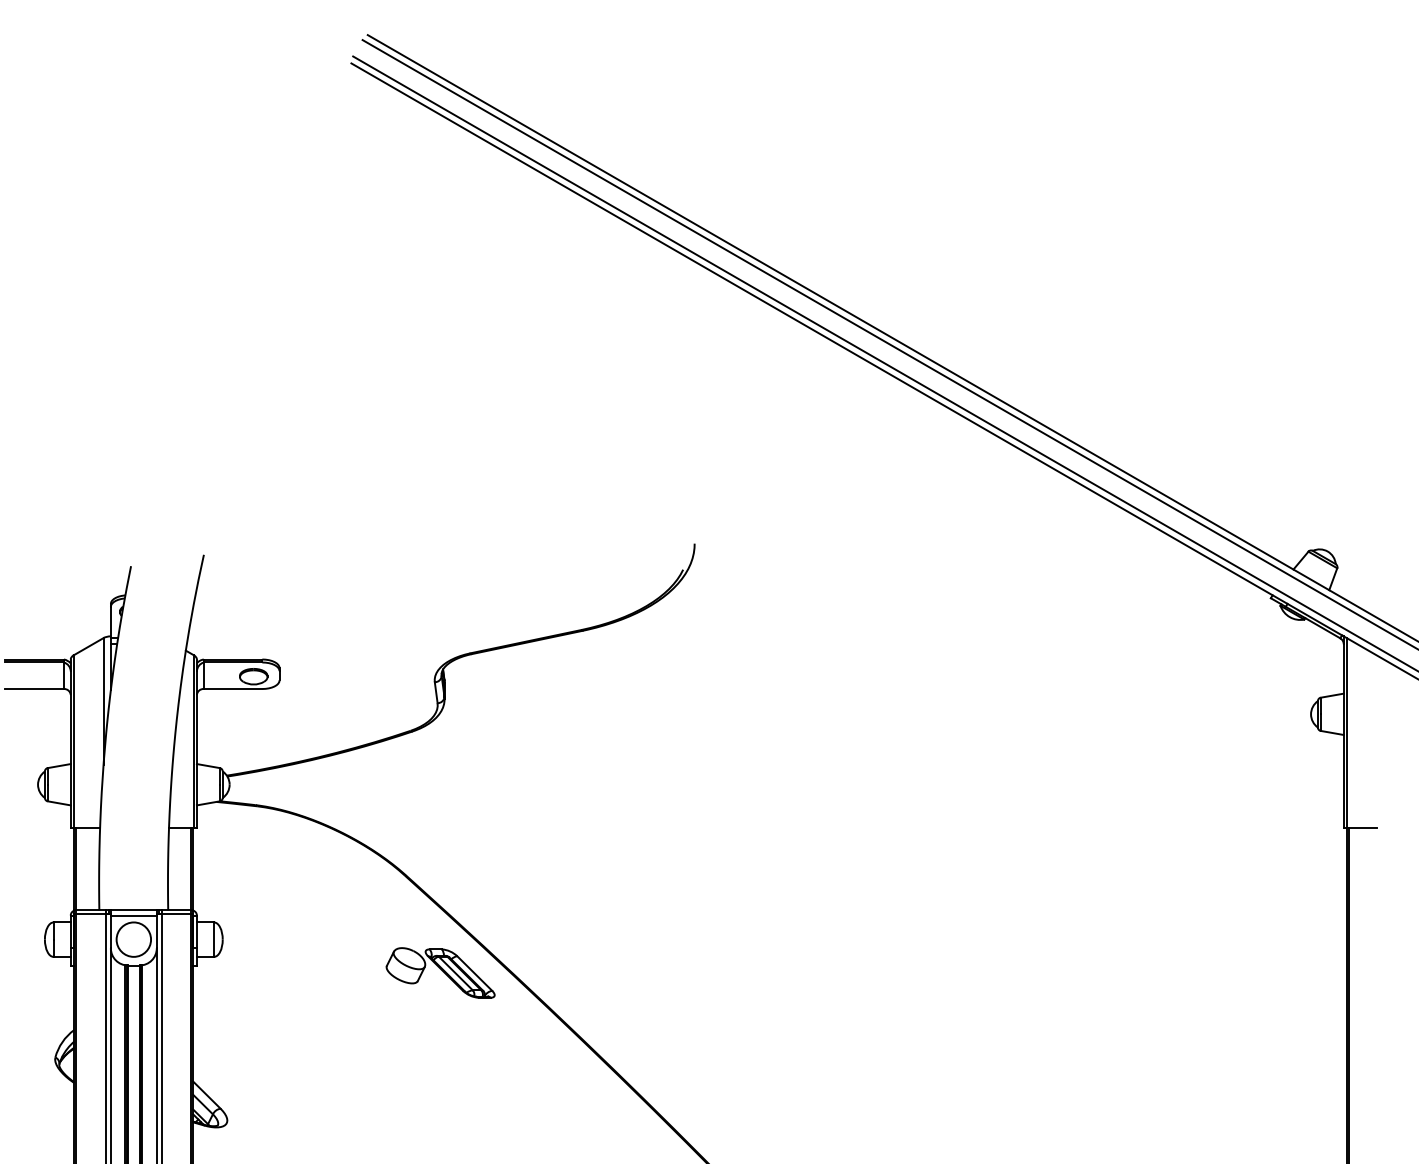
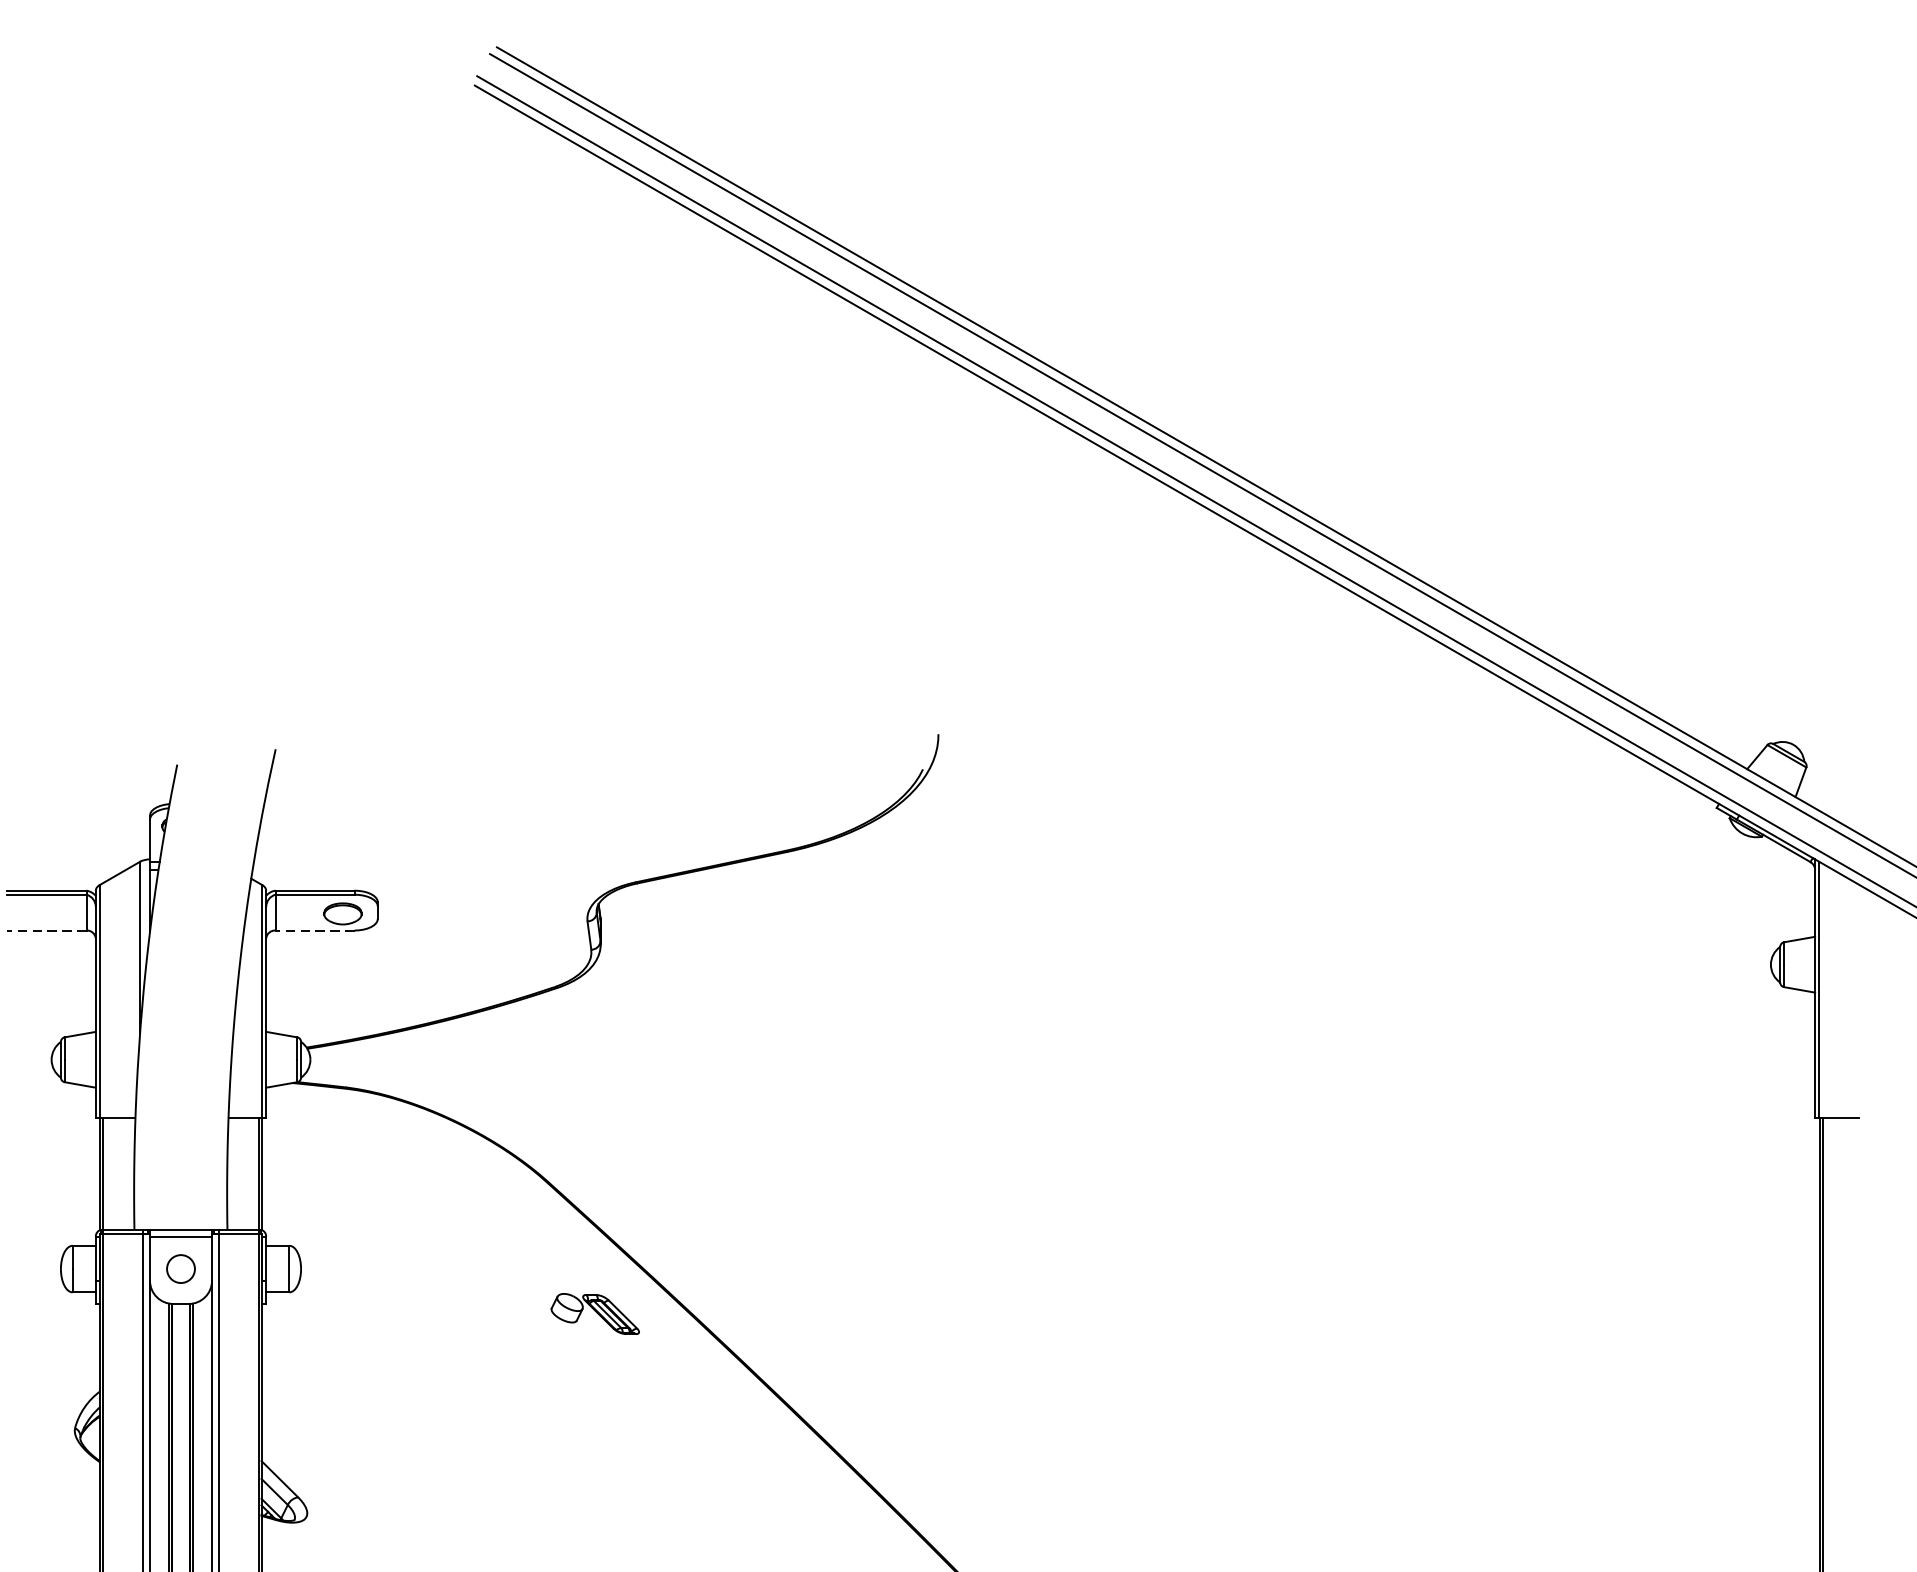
line: (34, 689) -> (46, 931), solid -> dashed
line: (232, 689) -> (314, 931), solid -> dashed
circle: (133, 939) -> (180, 1268), size x0.6
part: (440, 972) -> (595, 1313), size x0.6

